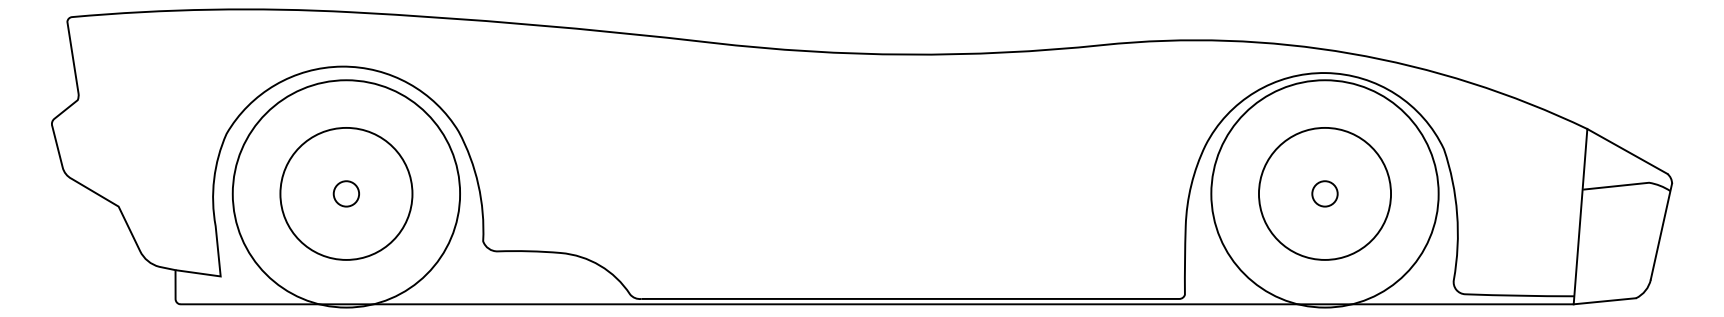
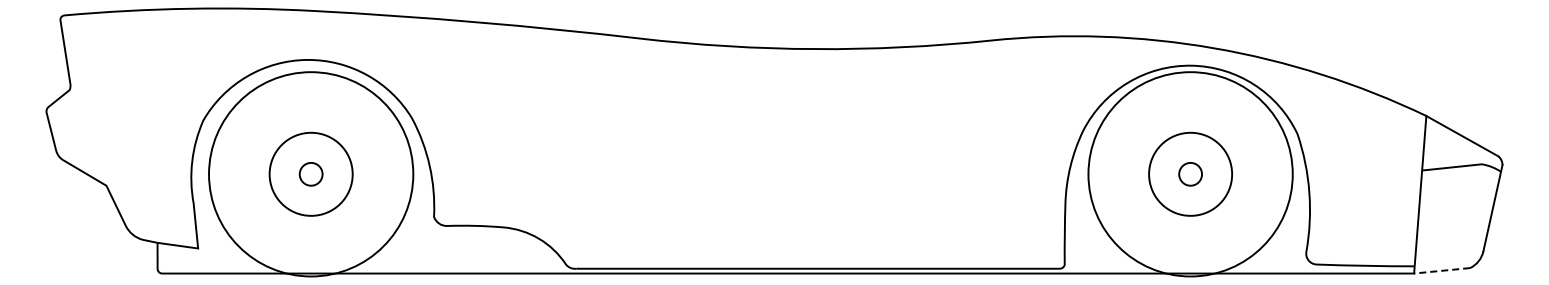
circle: (345, 194) -> (310, 174), size x0.7
circle: (1324, 194) -> (1190, 174), size x0.7
line: (1604, 300) -> (1441, 270), solid -> dashed

